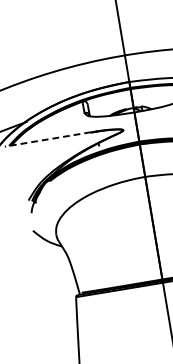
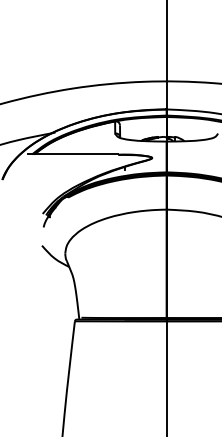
line: (47, 139) -> (72, 154), dashed -> solid

